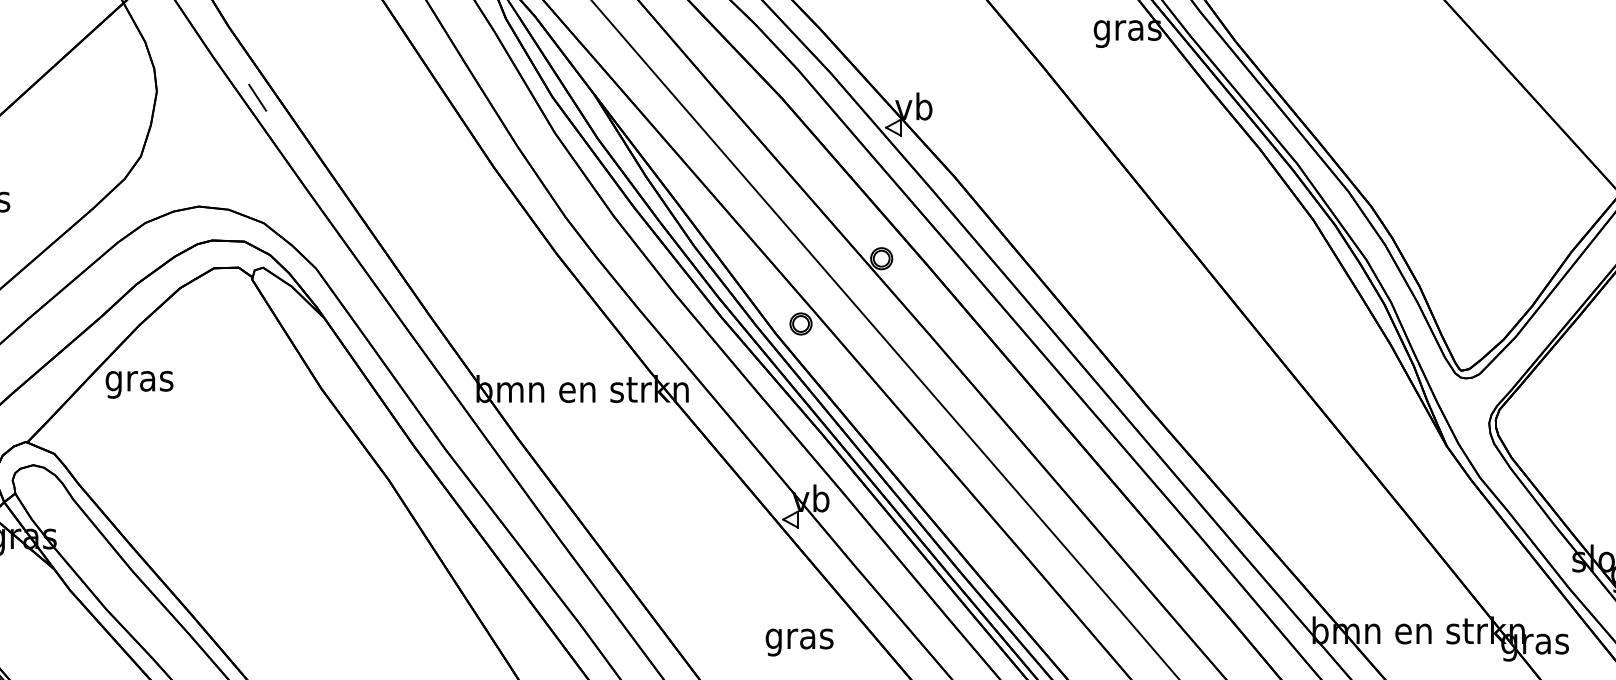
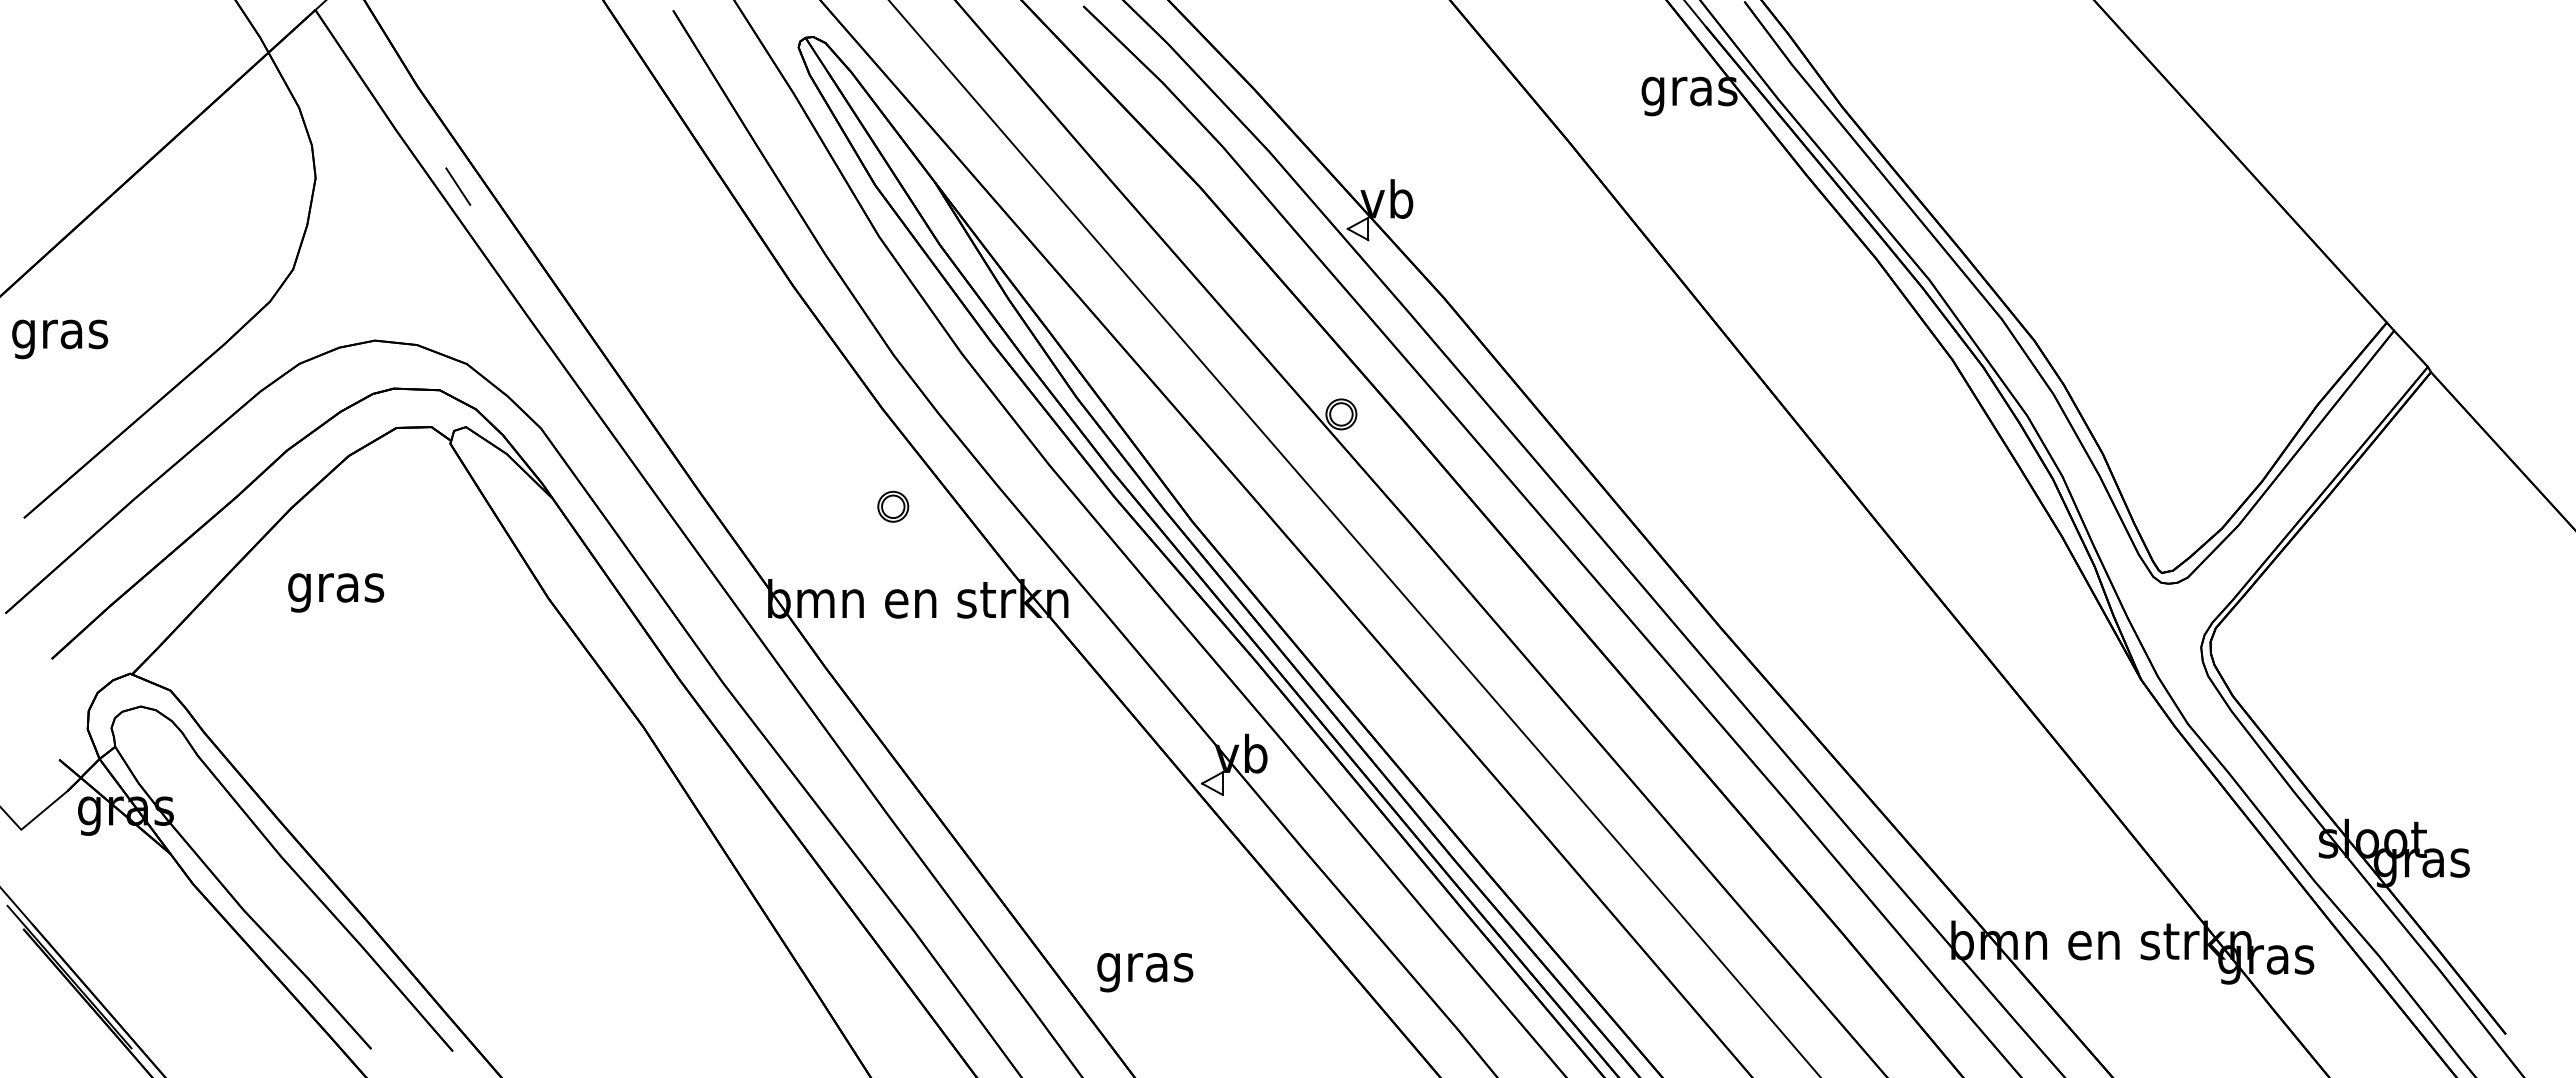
part: (801, 323) -> (893, 506), moved
text: (139, 384) -> (336, 592), moved
text: (799, 642) -> (1145, 972), moved

